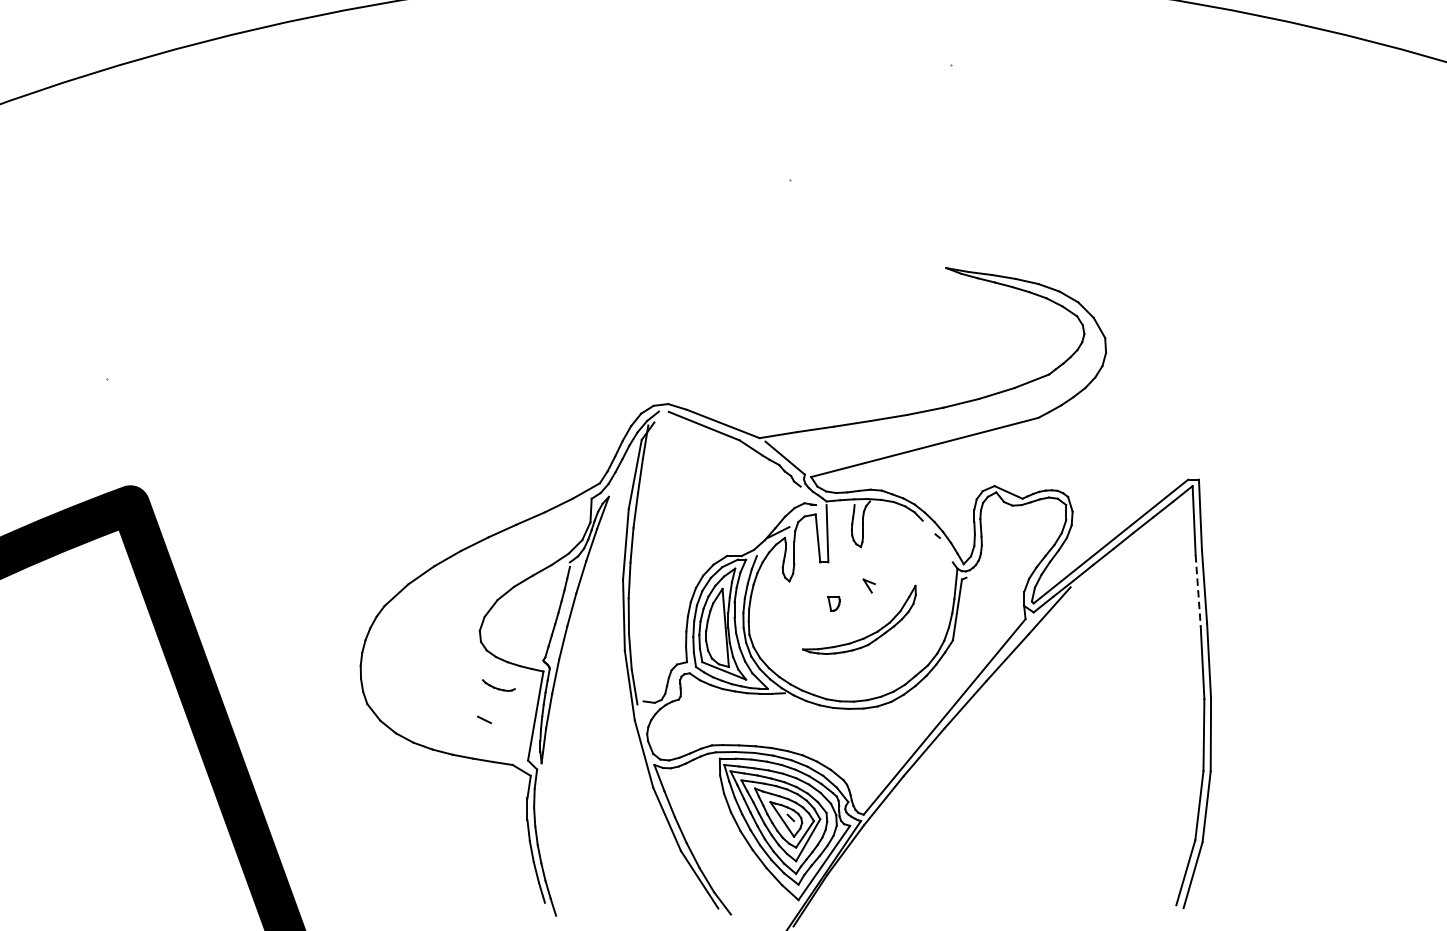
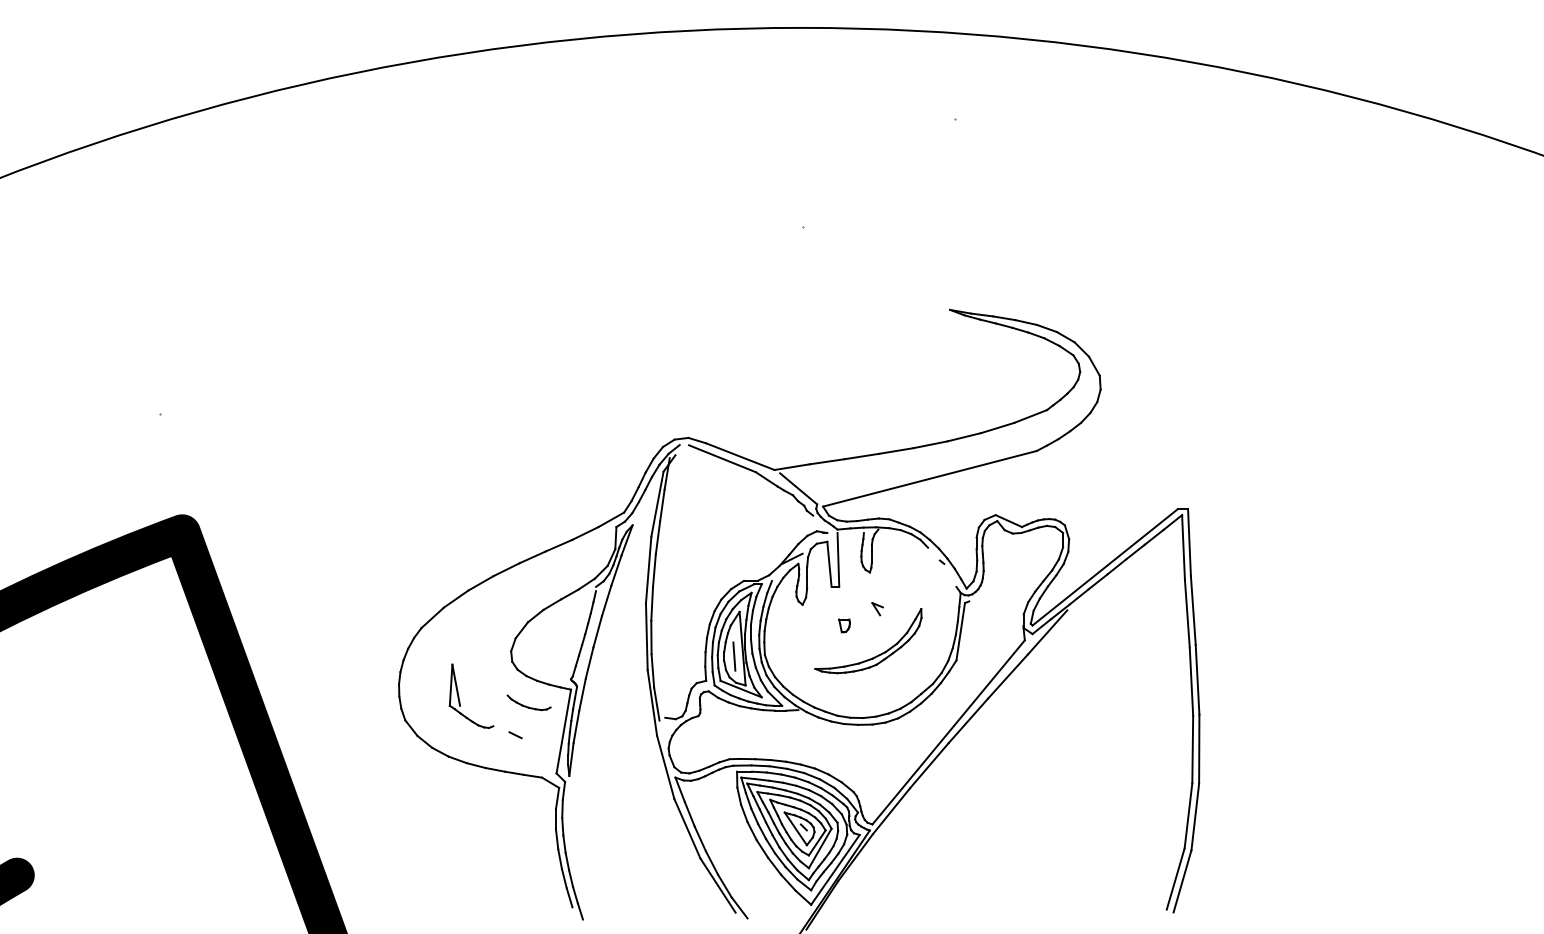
line: (1198, 590) -> (1187, 613), dashed -> solid
line: (717, 636) -> (734, 656), added
part: (424, 677) -> (459, 695), added
part: (498, 685) -> (528, 702), size x1.43

